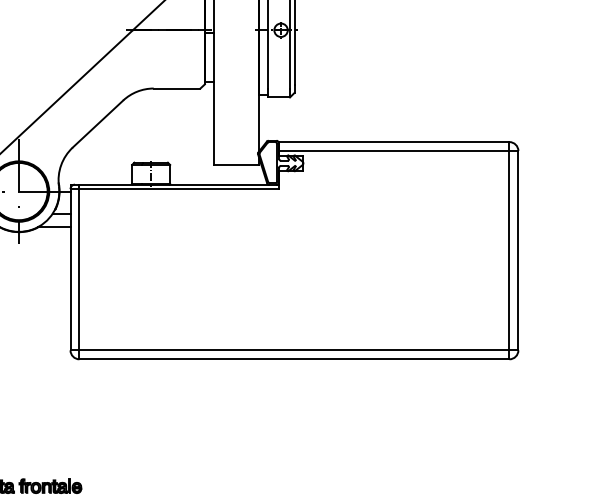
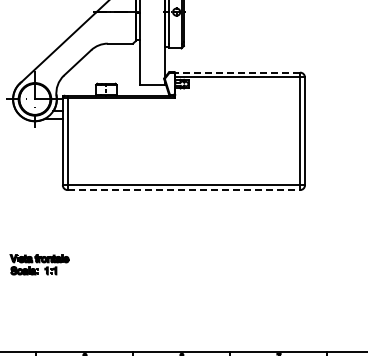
line: (393, 141) -> (237, 72), solid -> dashed
line: (295, 360) -> (184, 190), solid -> dashed

